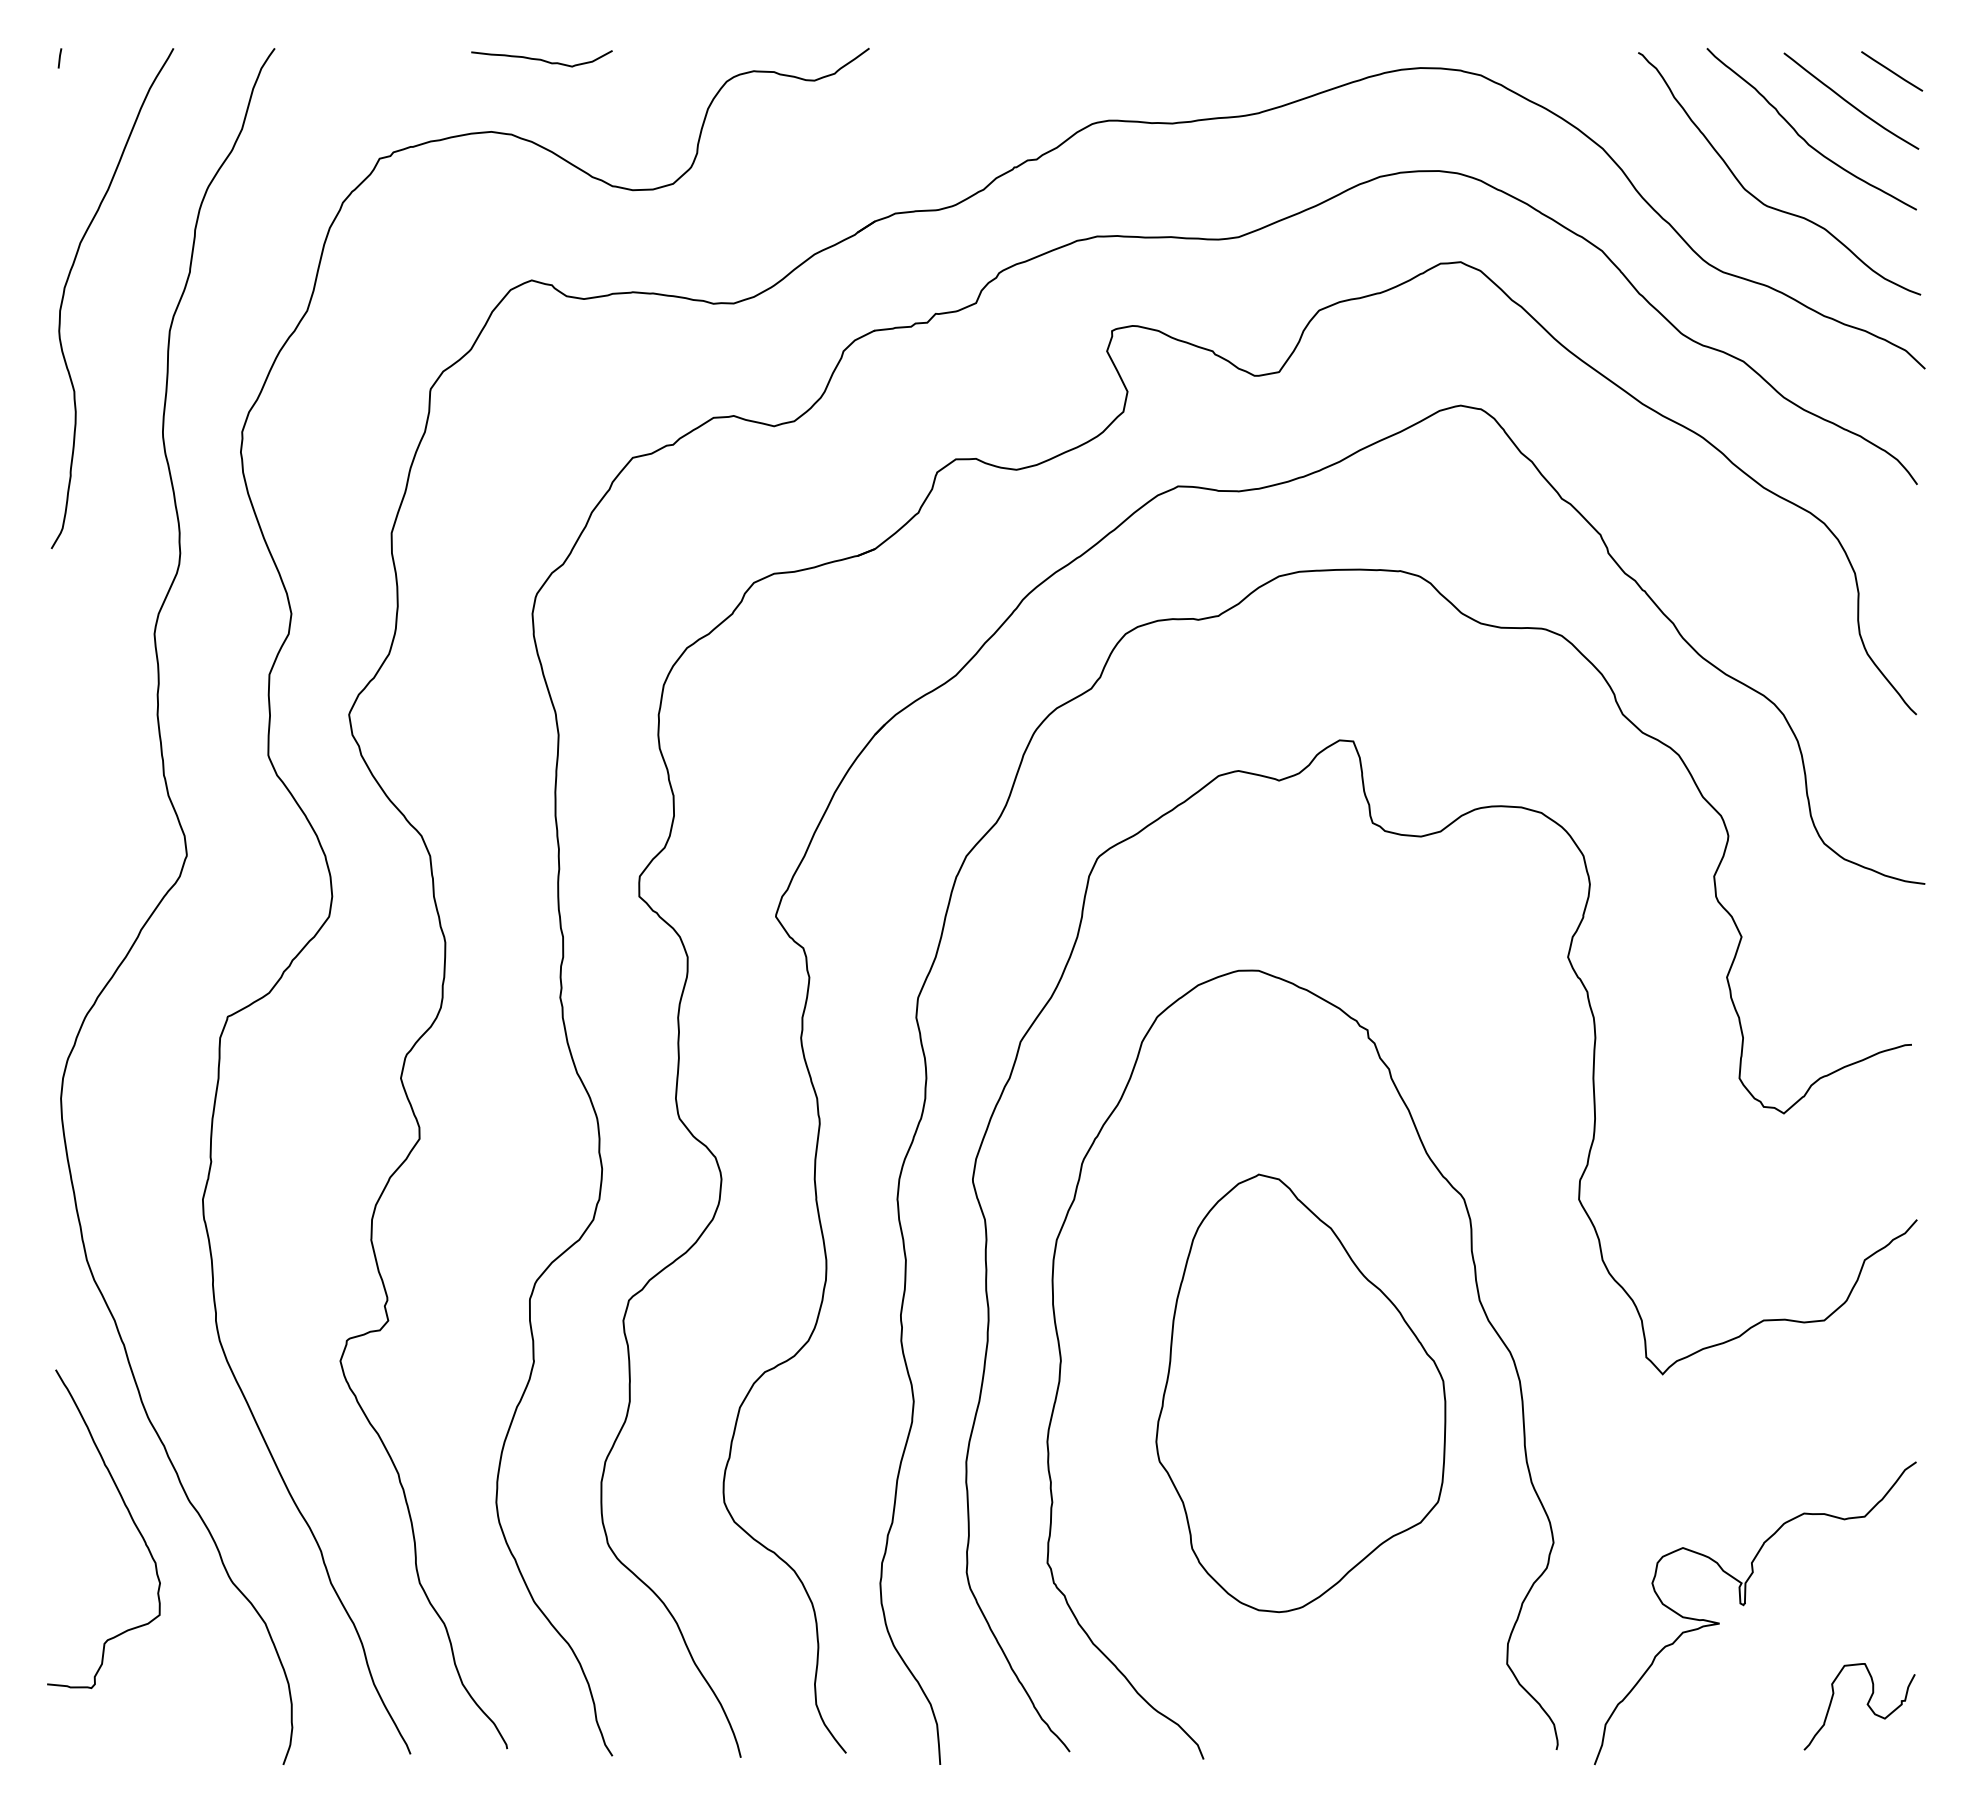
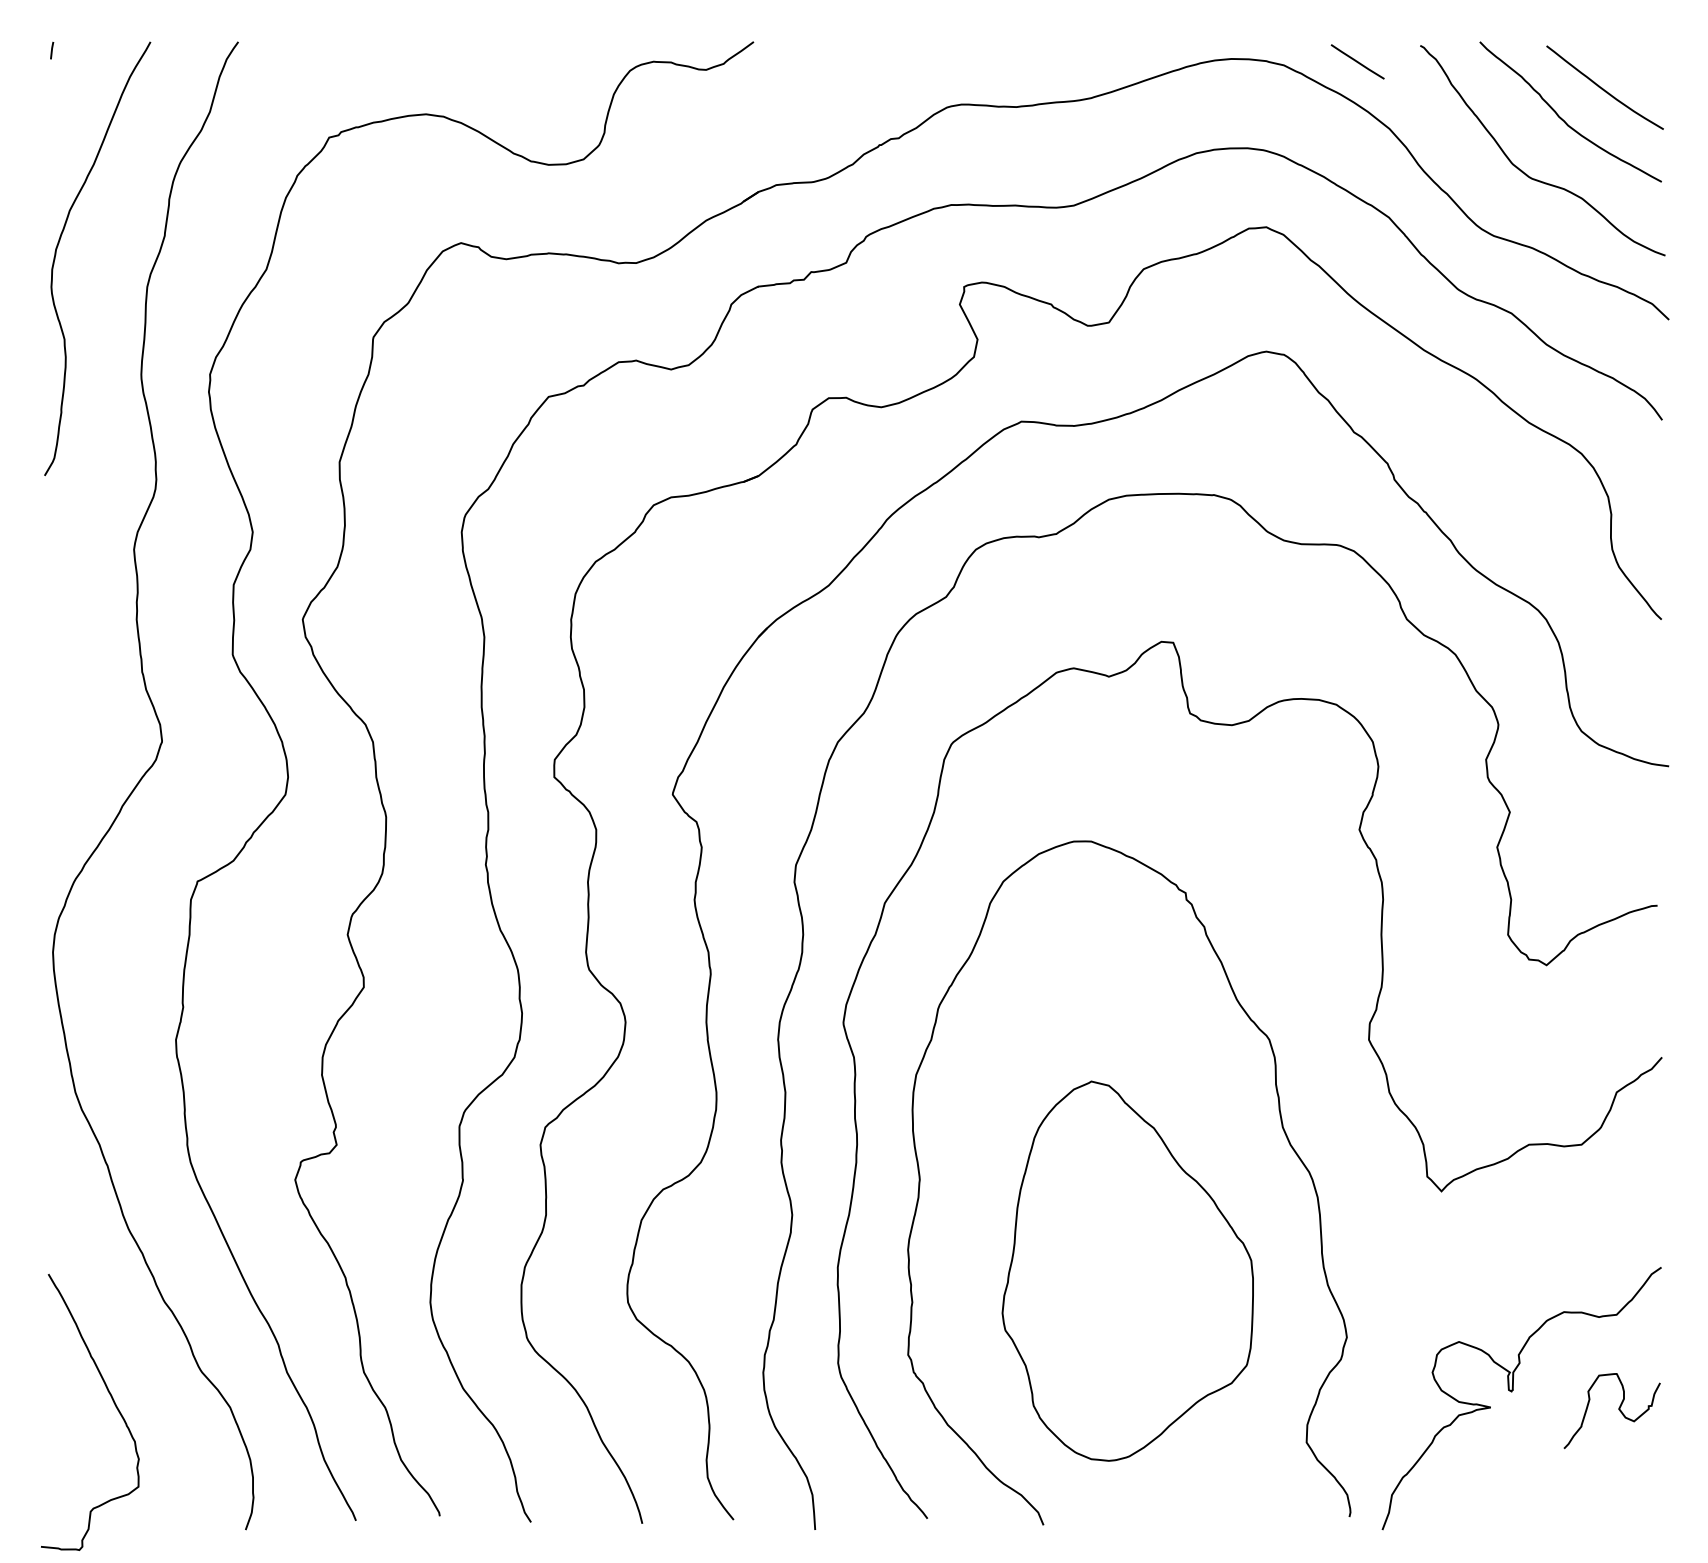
curve: (540, 58) -> (468, 50), removed
line: (1892, 71) -> (1358, 61), moved
part: (1300, 1393) -> (1127, 1271), moved
curve: (129, 1515) -> (112, 1400), moved
curve: (1866, 1704) -> (1618, 1409), moved

